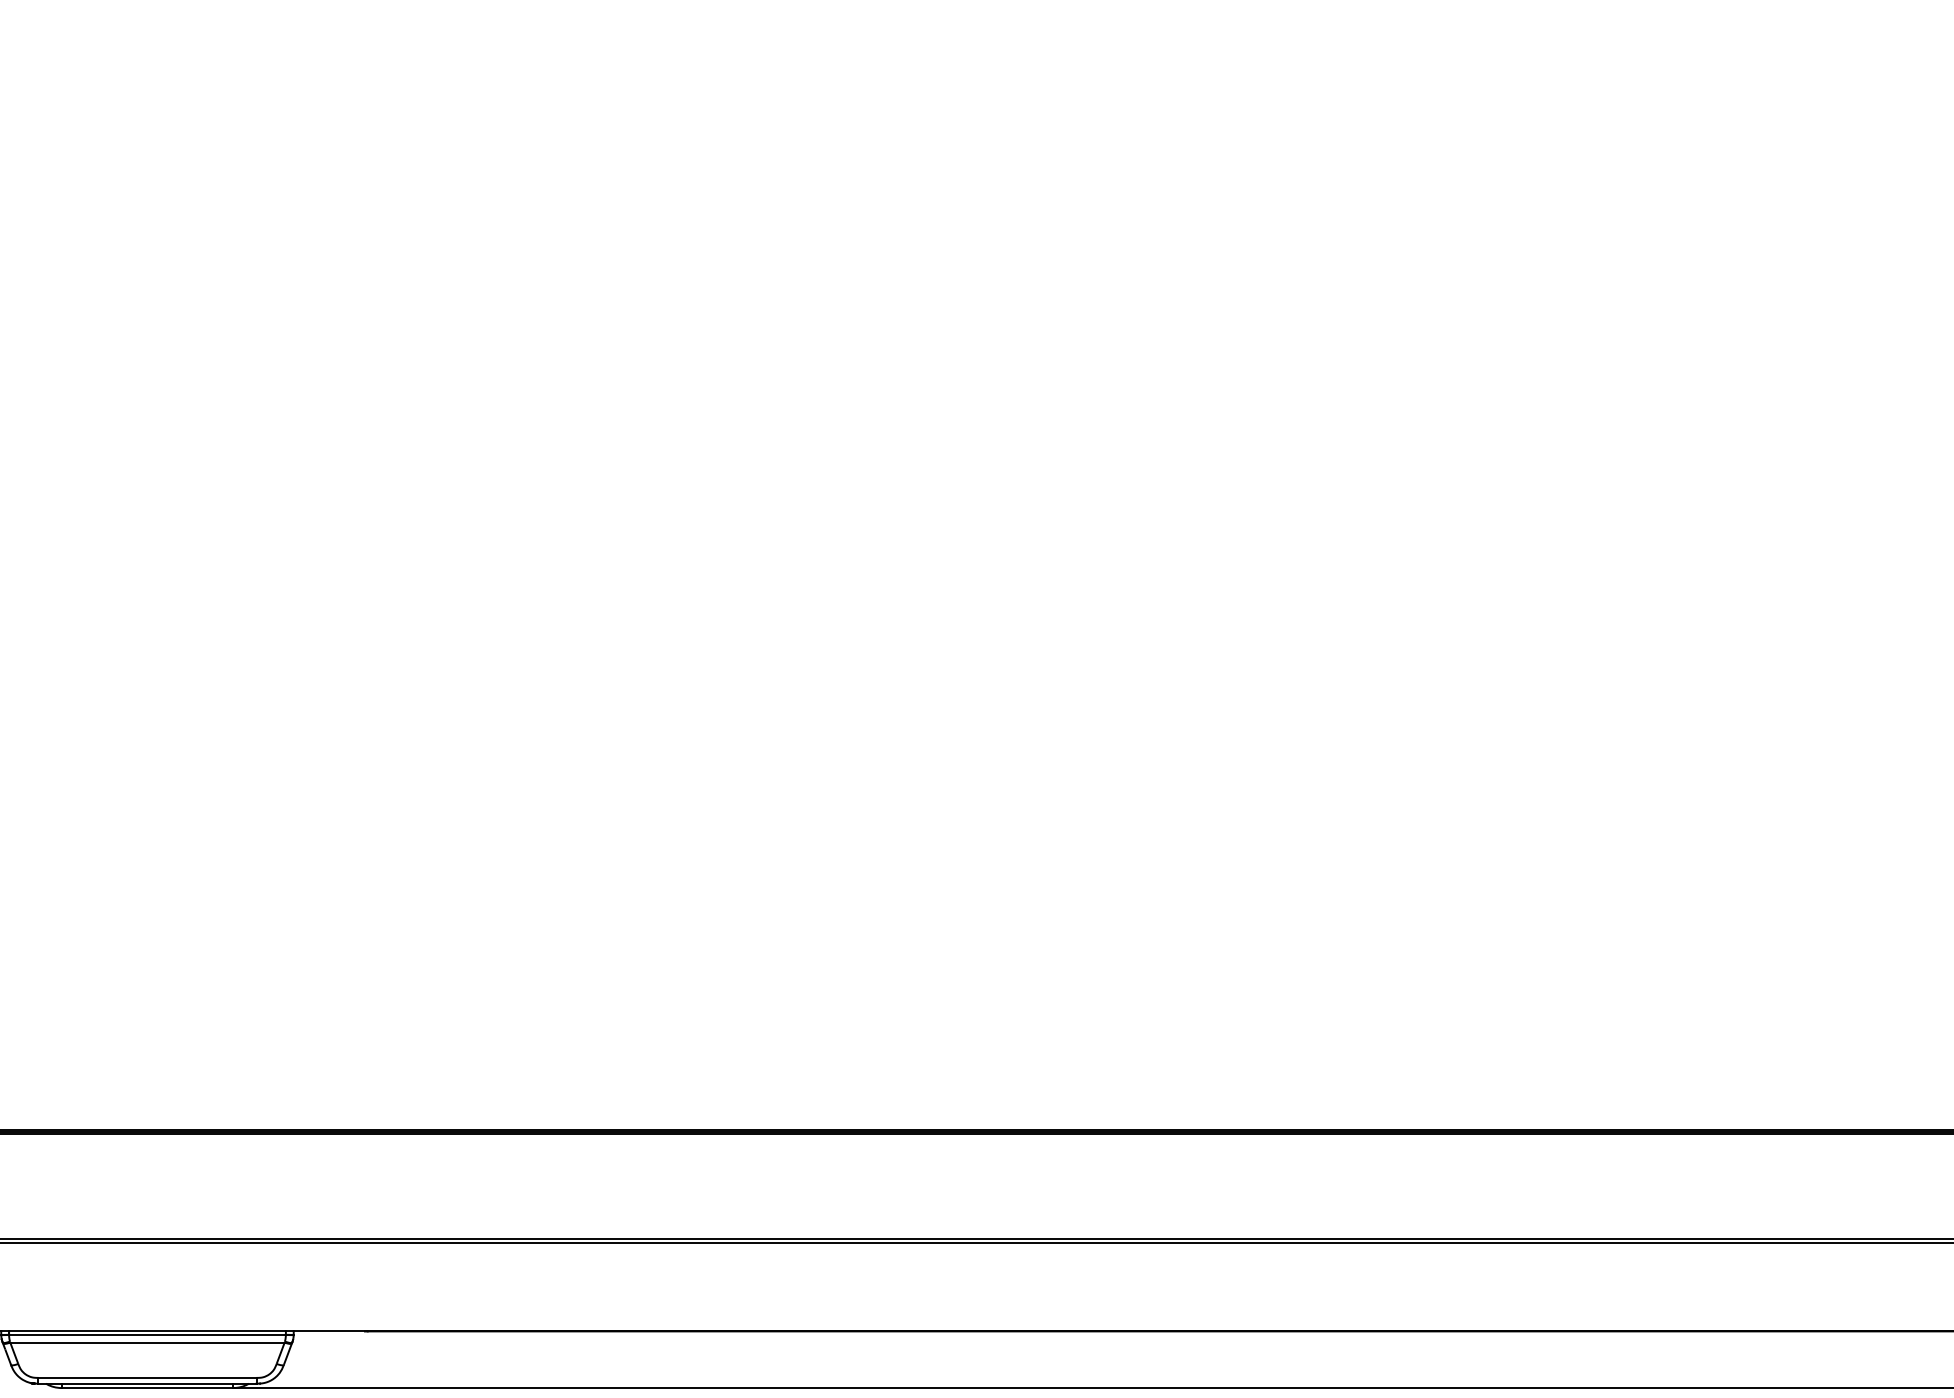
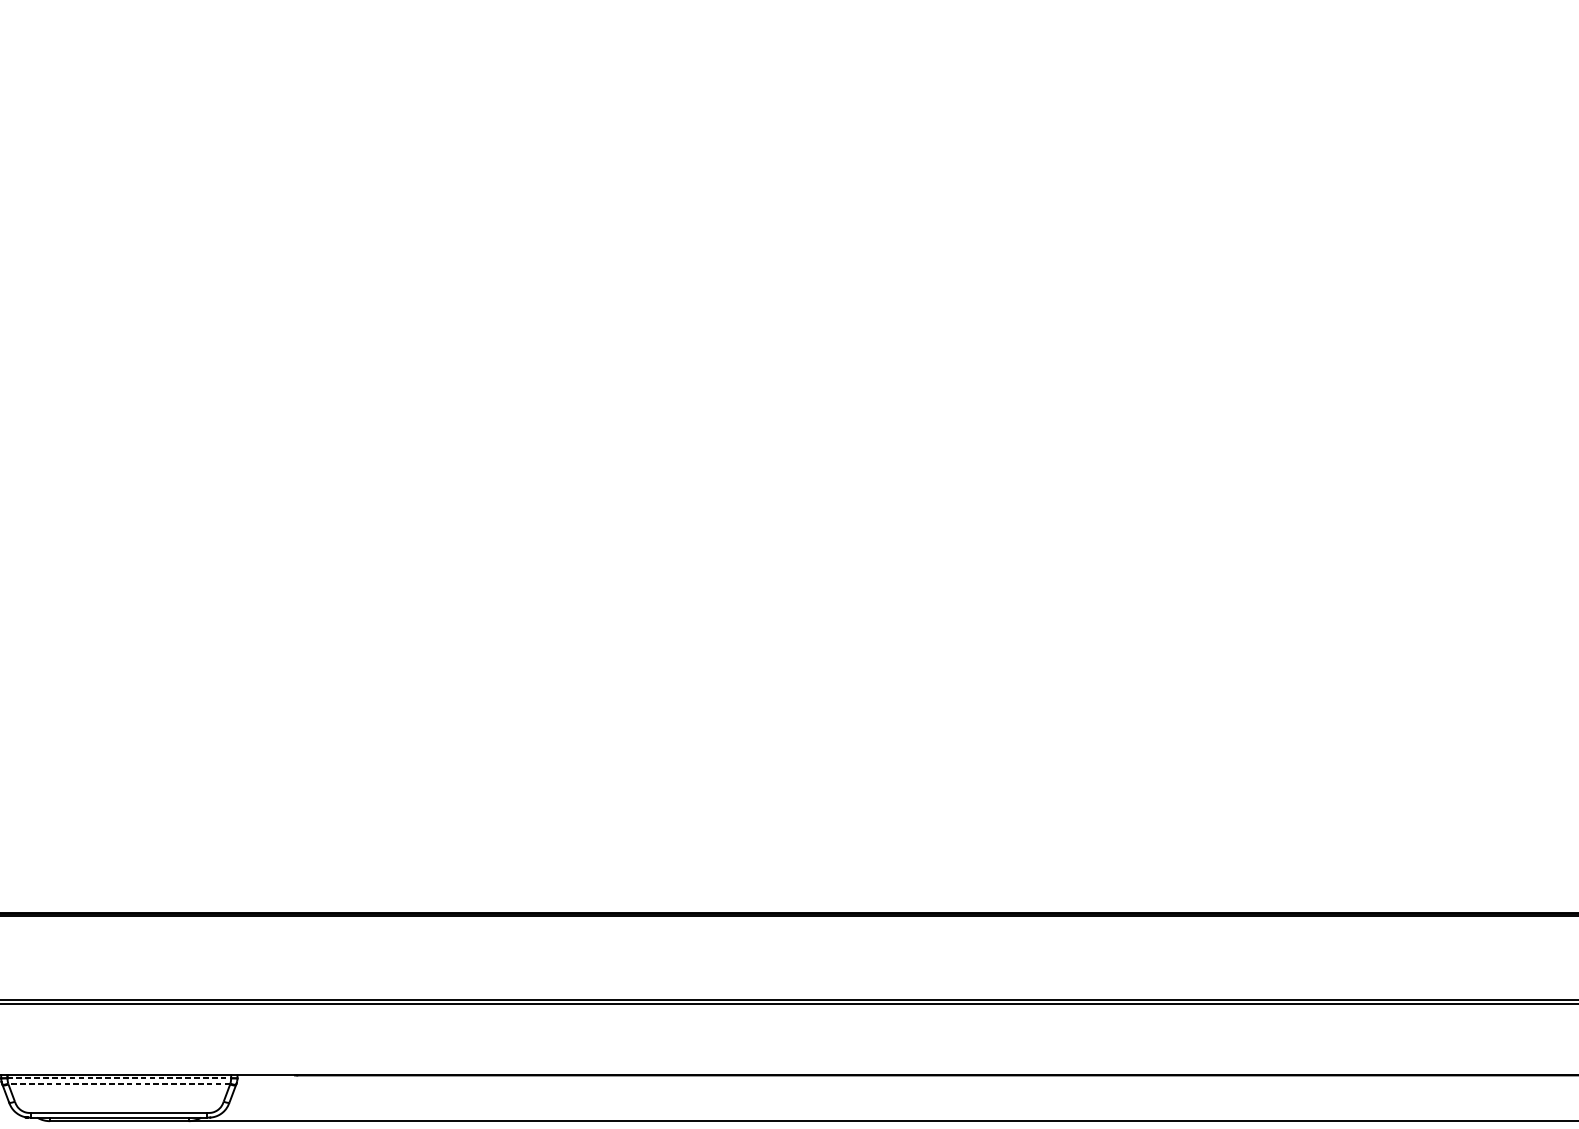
line: (147, 1335) -> (119, 1078), solid -> dashed
line: (146, 1342) -> (118, 1084), solid -> dashed

